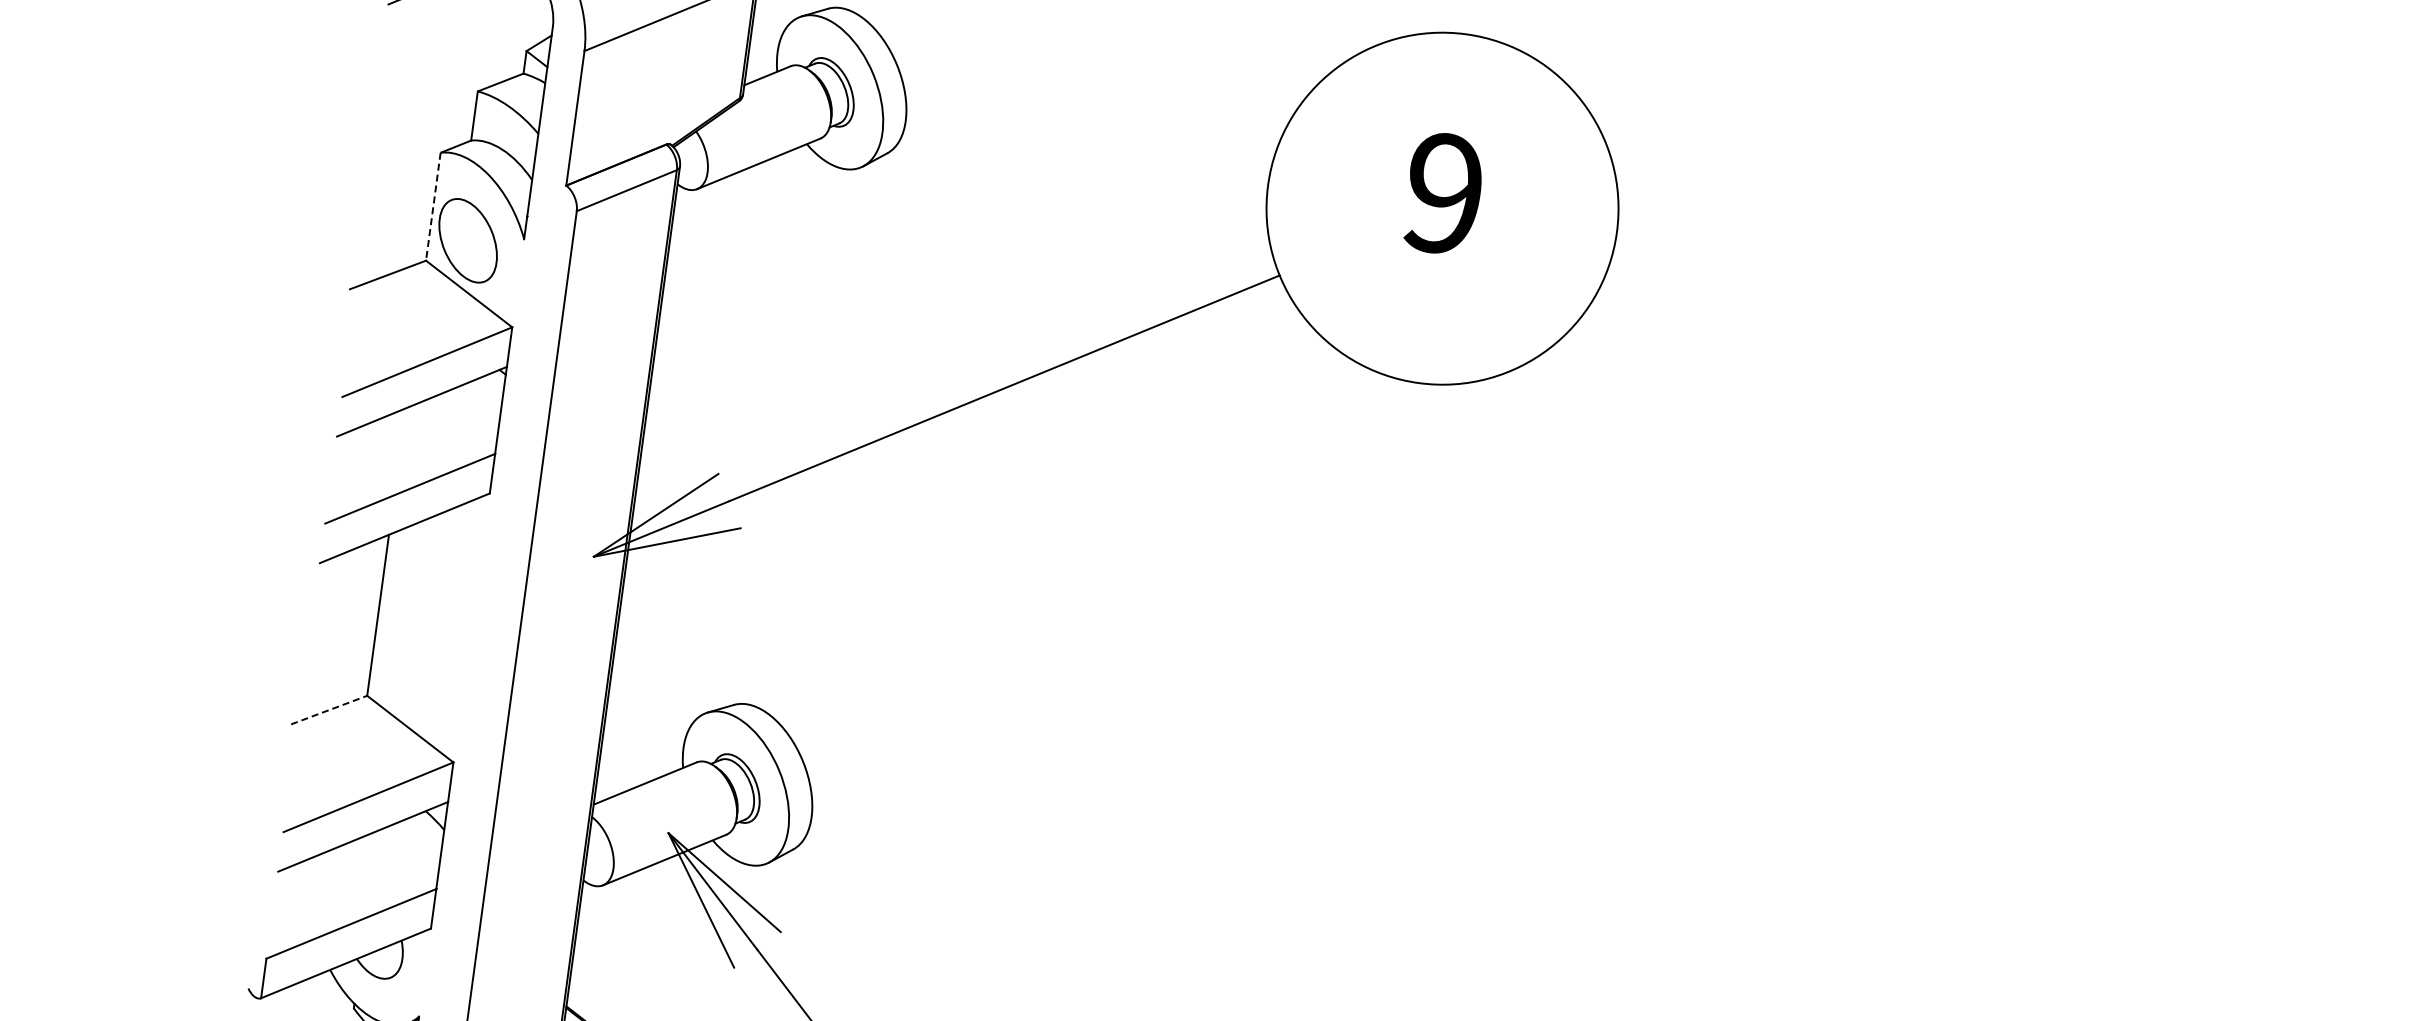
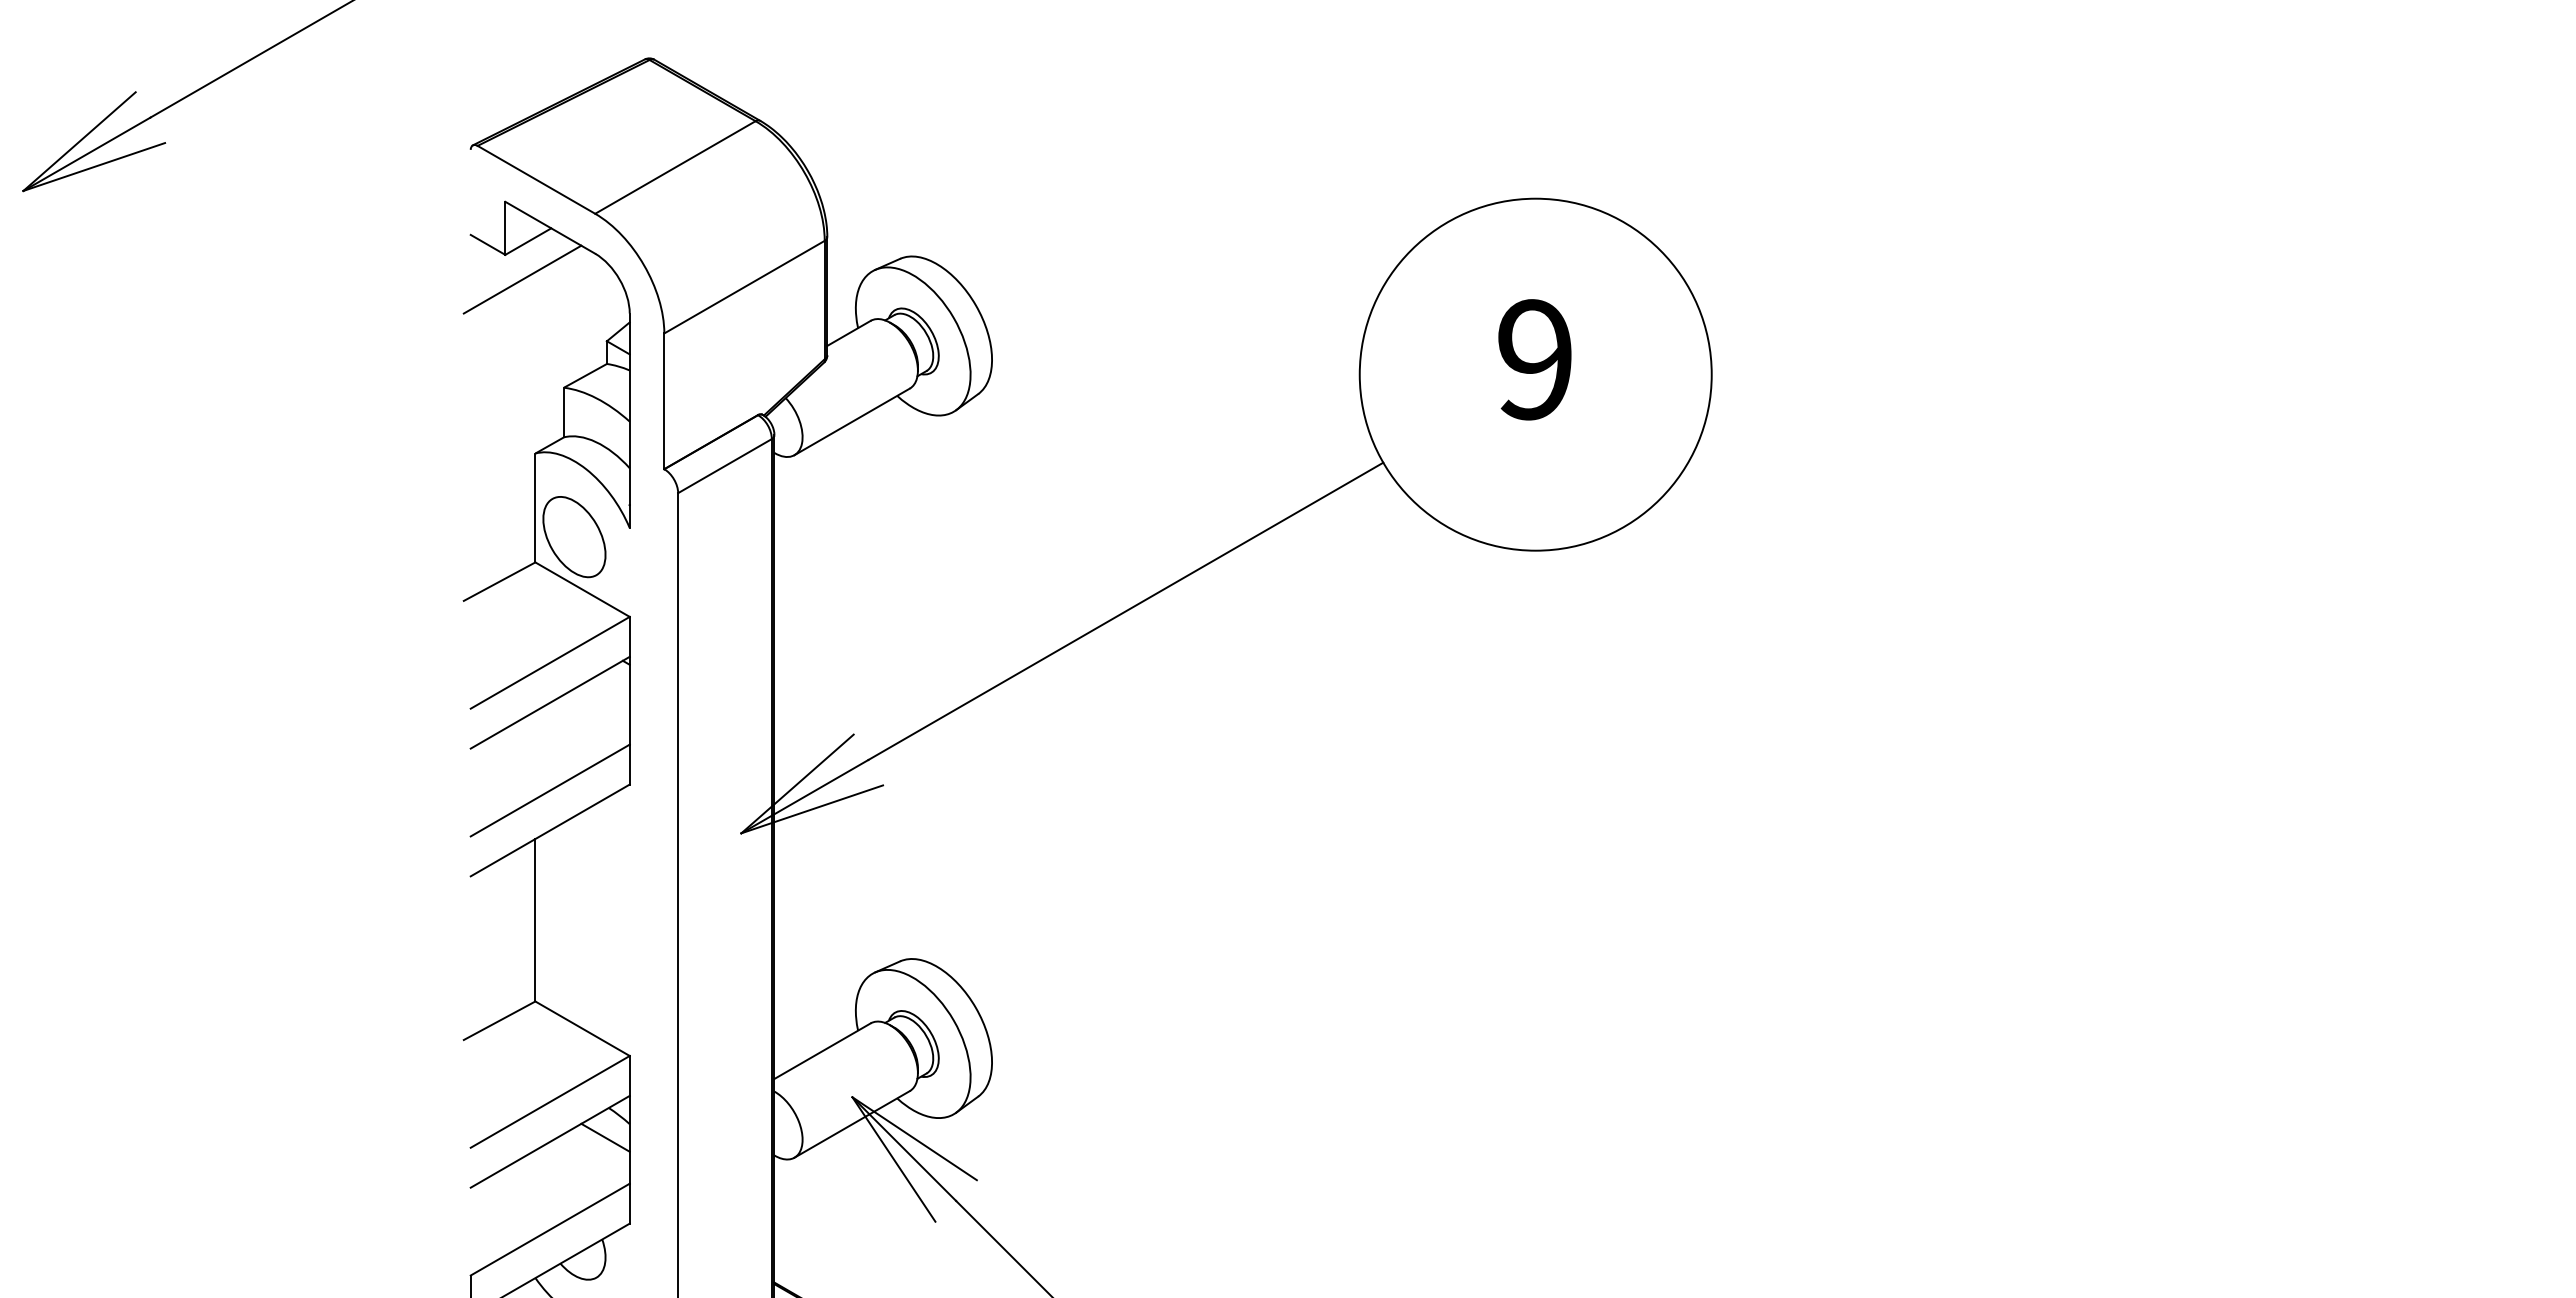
line: (433, 207) -> (535, 508), dashed -> solid
line: (329, 709) -> (499, 1020), dashed -> solid
line: (418, 839) -> (605, 1137), added

